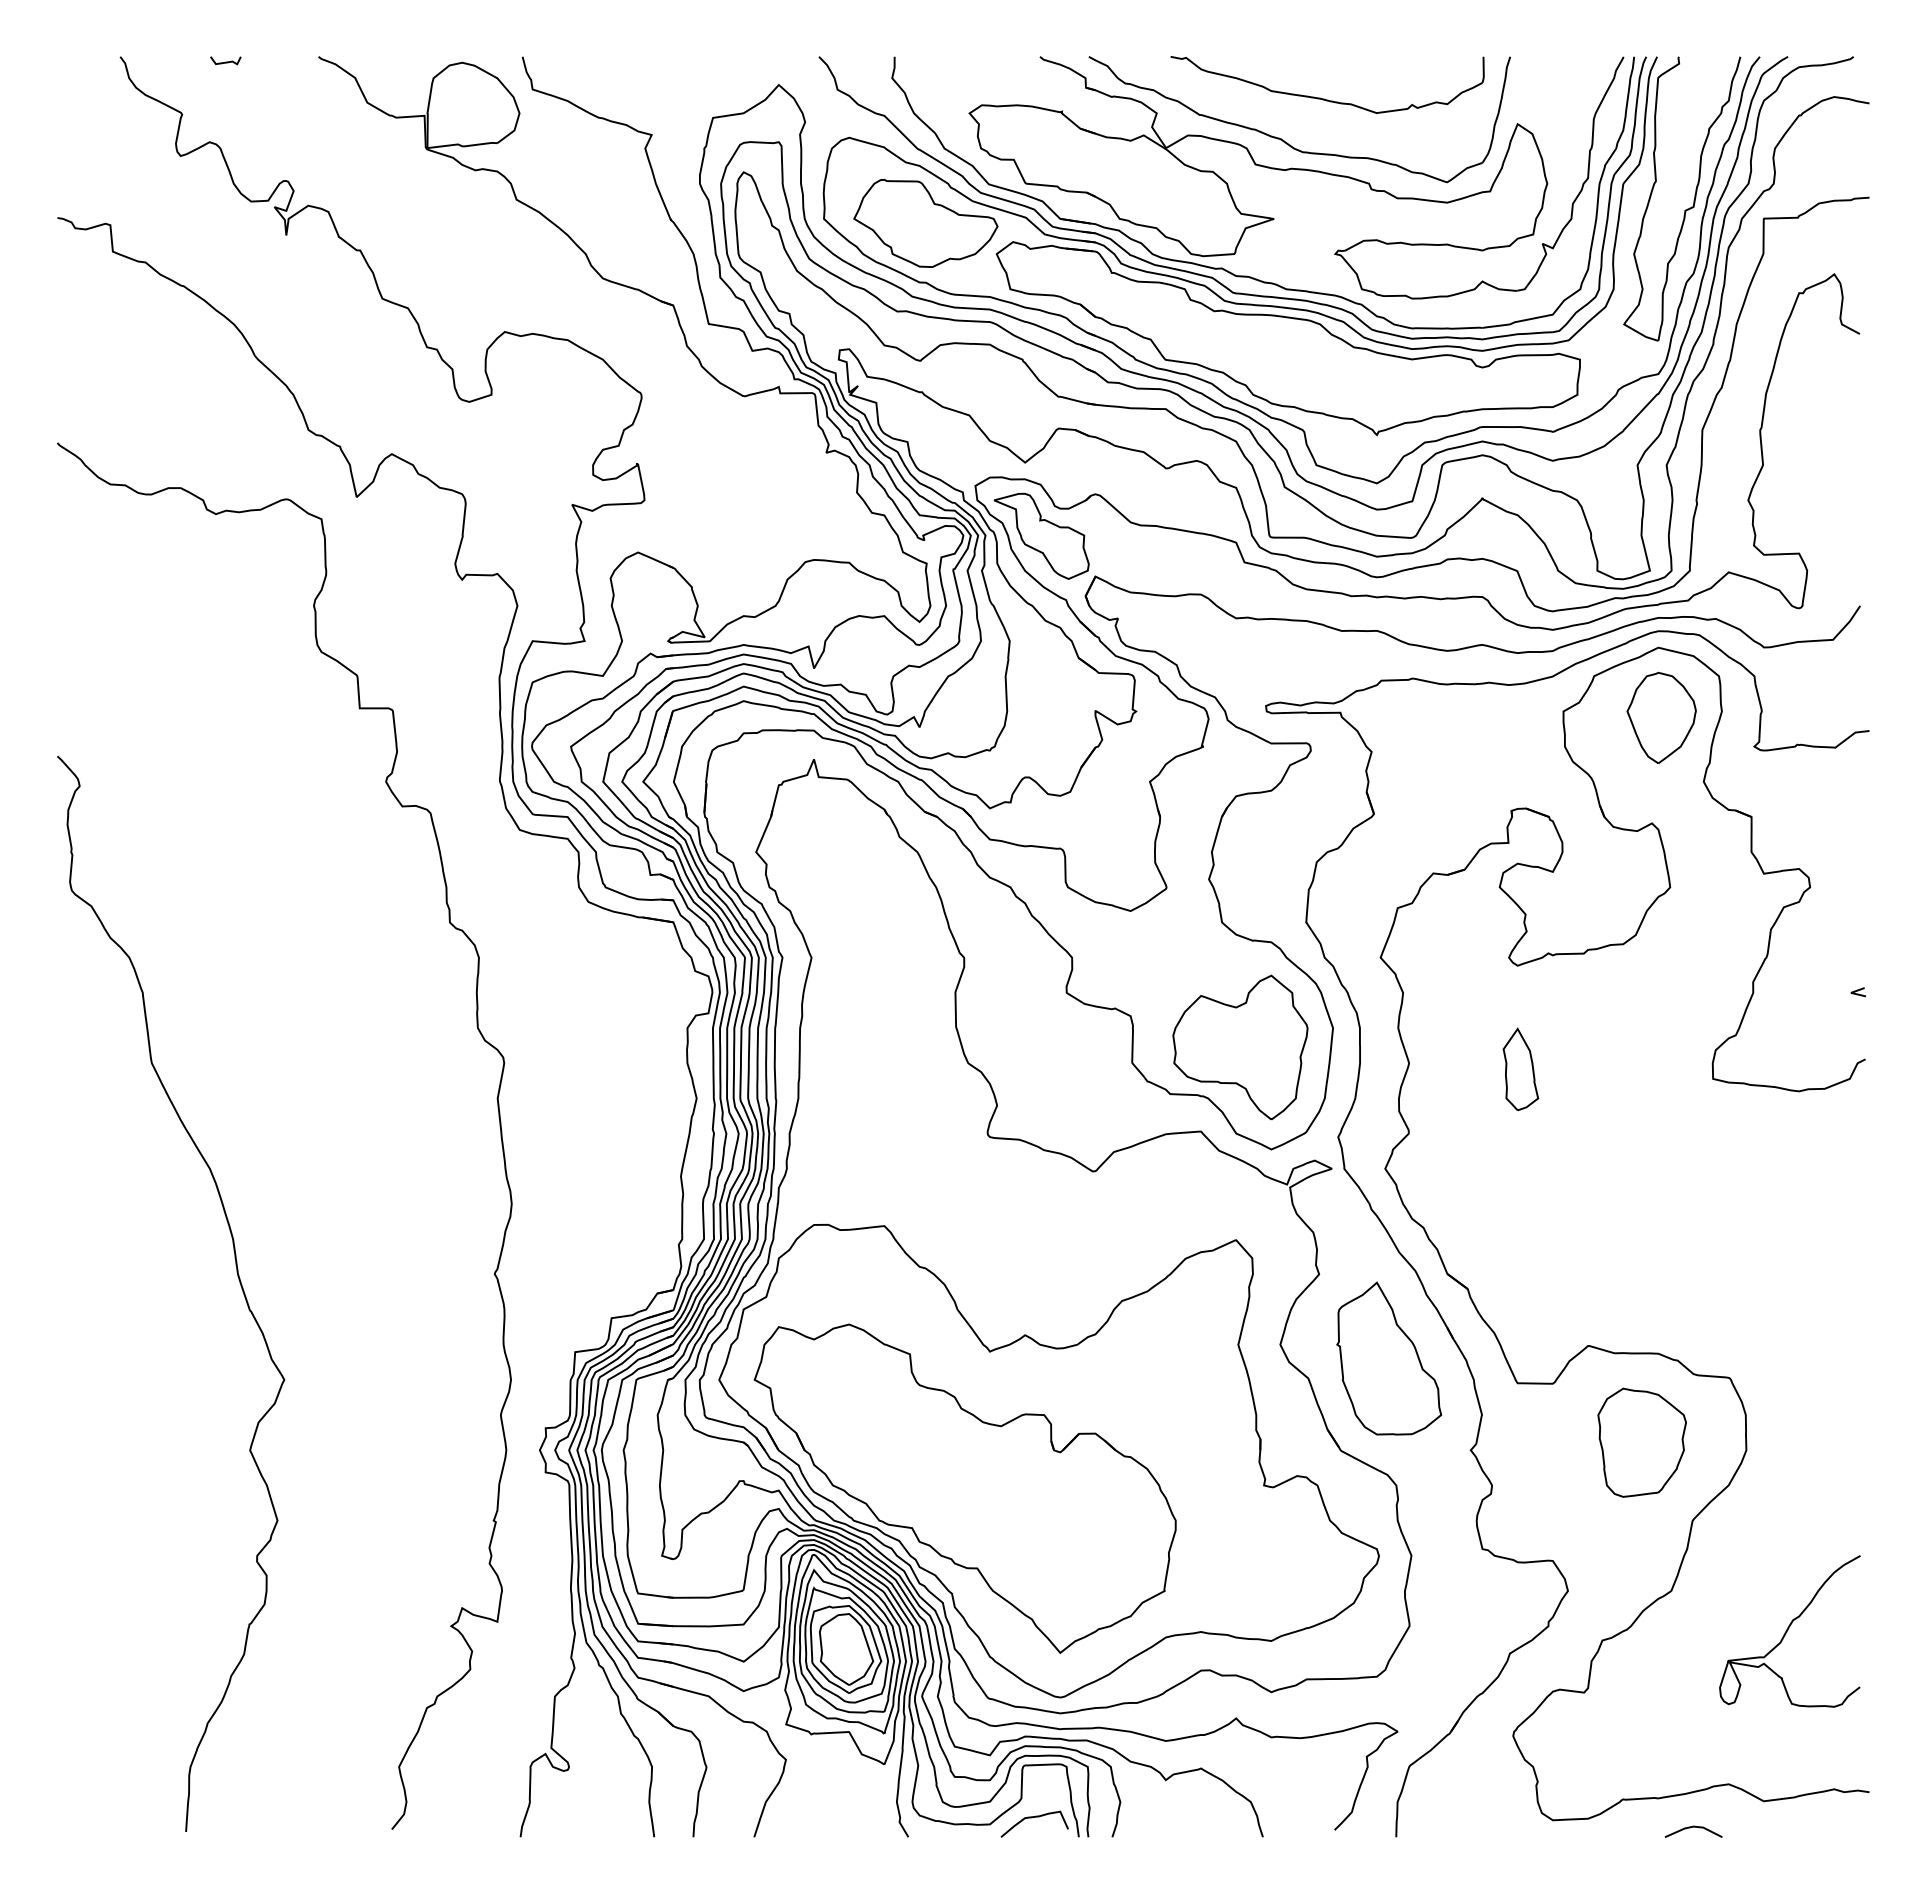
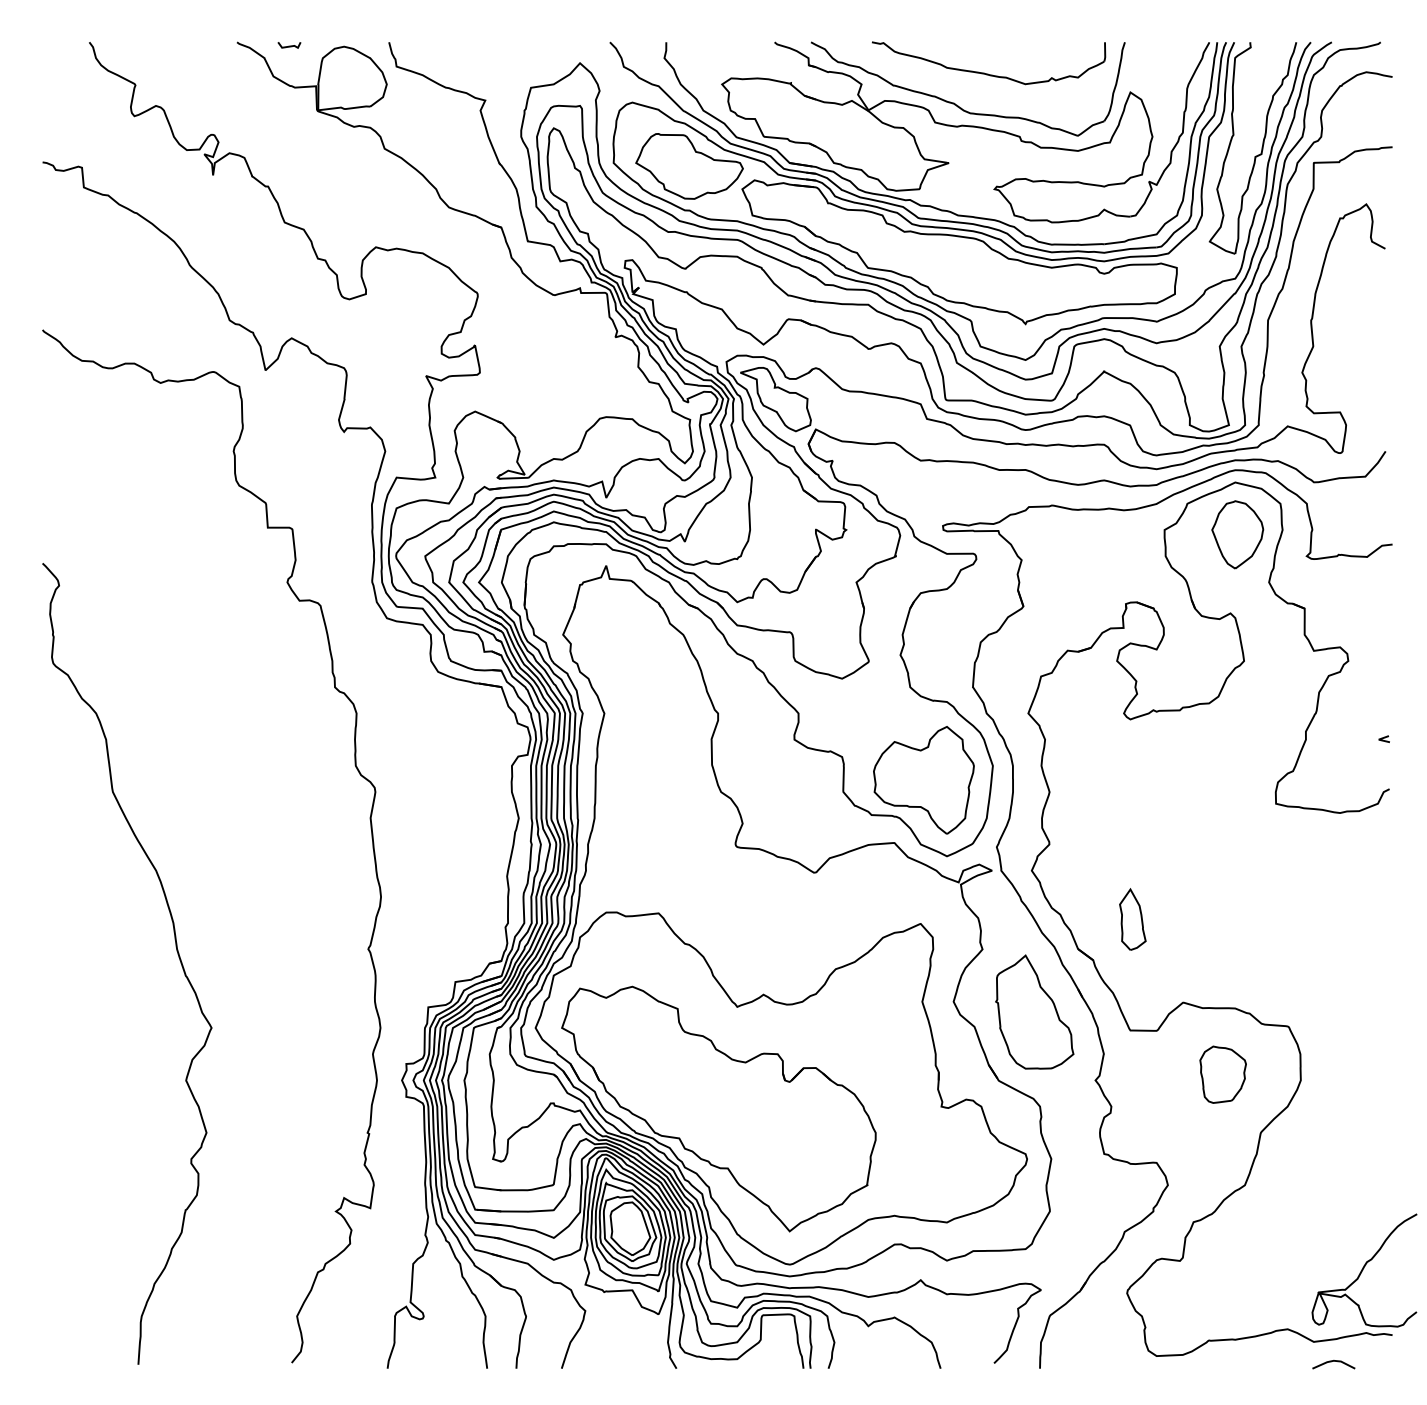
line: (225, 61) -> (289, 45), moved
part: (1520, 1069) -> (1132, 919), moved
part: (1641, 1442) -> (1222, 1074), size x0.7
curve: (1788, 1630) -> (1363, 1269), moved
curve: (1032, 1818) -> (769, 1354), removed
line: (1693, 1827) -> (1333, 1361), moved

